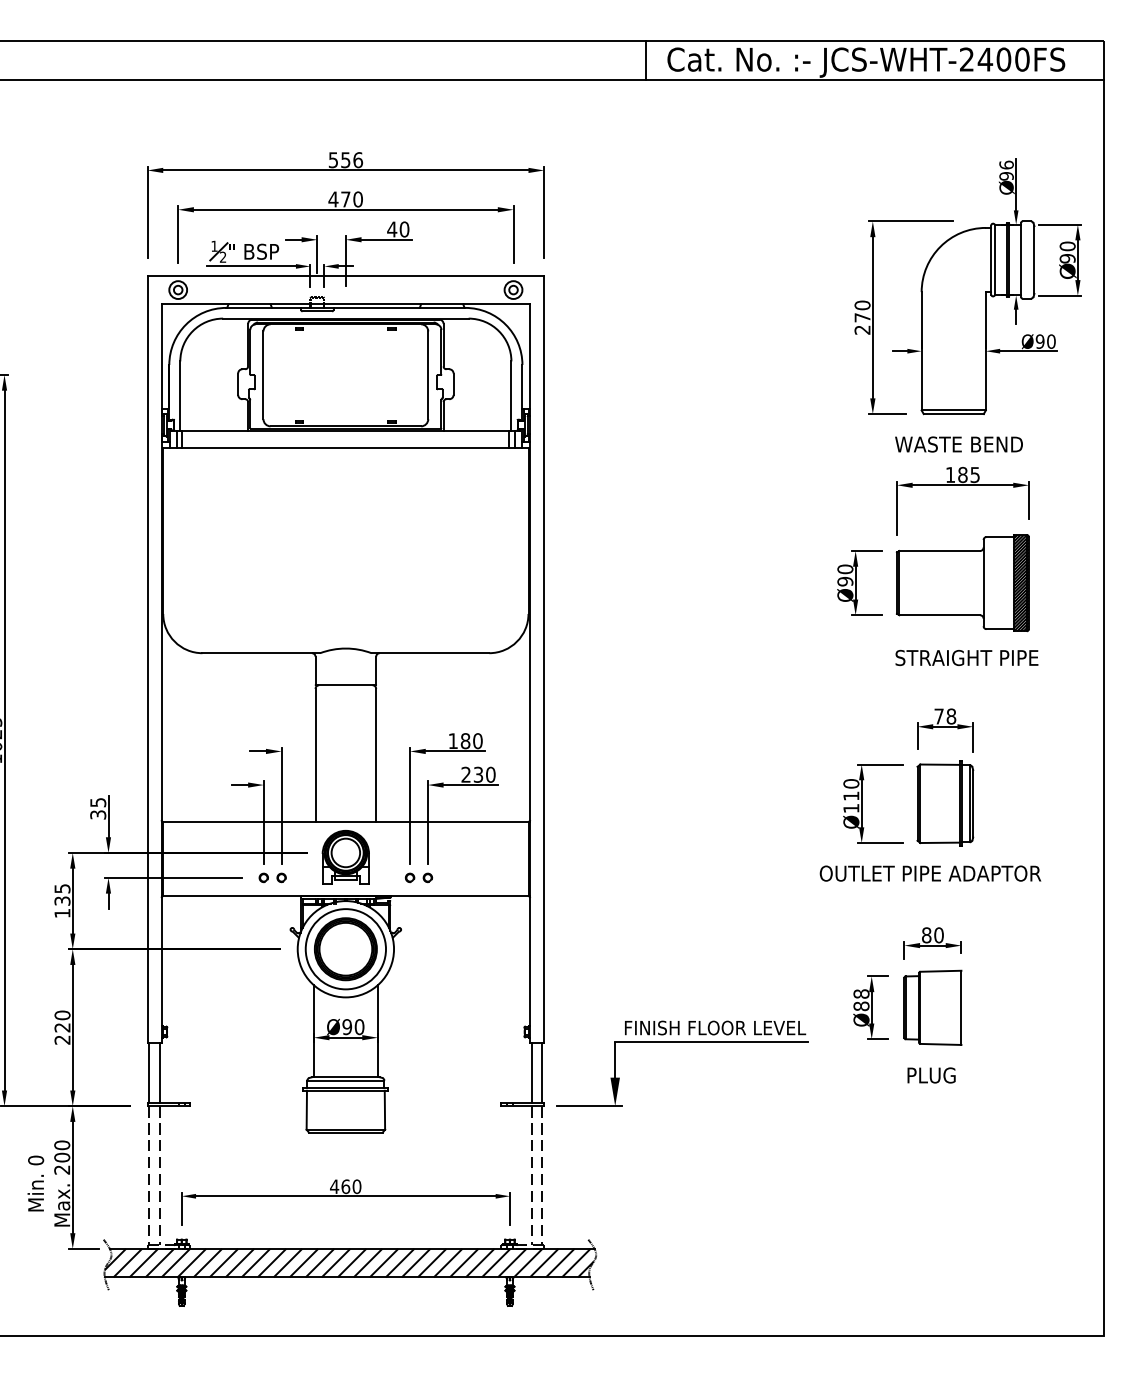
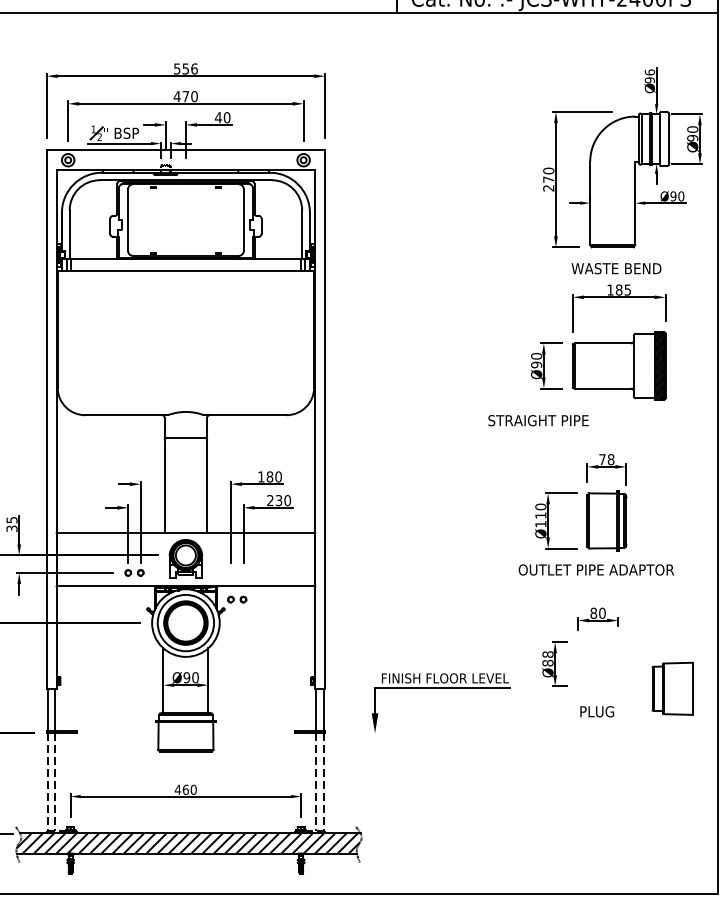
text: (966, 657) -> (538, 420), moved
part: (419, 877) -> (237, 599), moved
part: (932, 1007) -> (672, 688), moved
line: (588, 1106) -> (356, 733), removed

